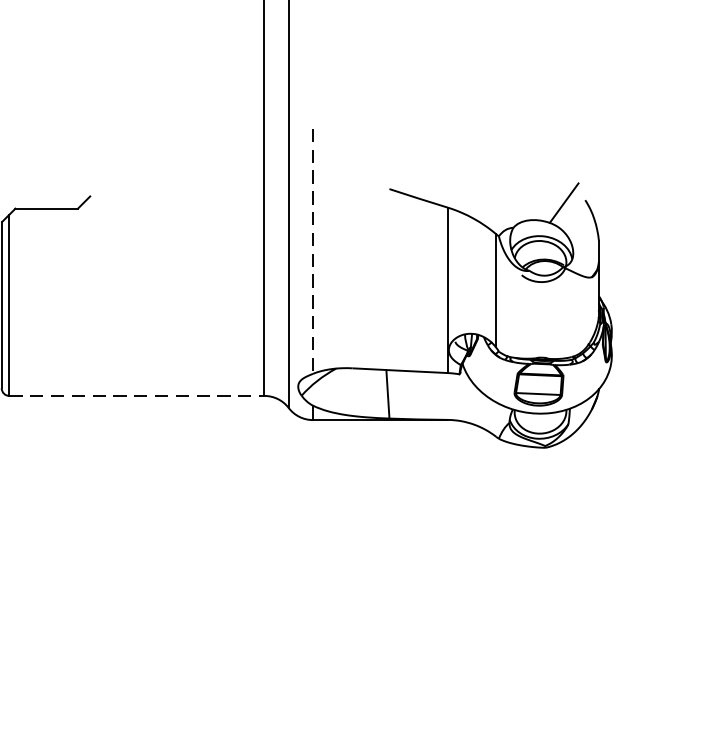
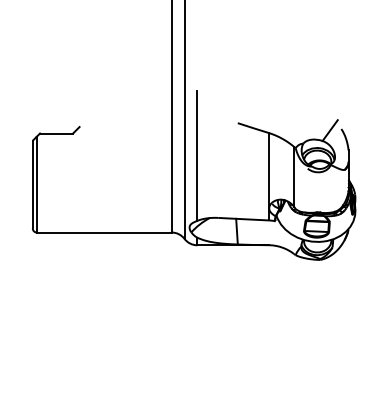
line: (313, 252) -> (197, 156), dashed -> solid
line: (137, 395) -> (104, 232), dashed -> solid

